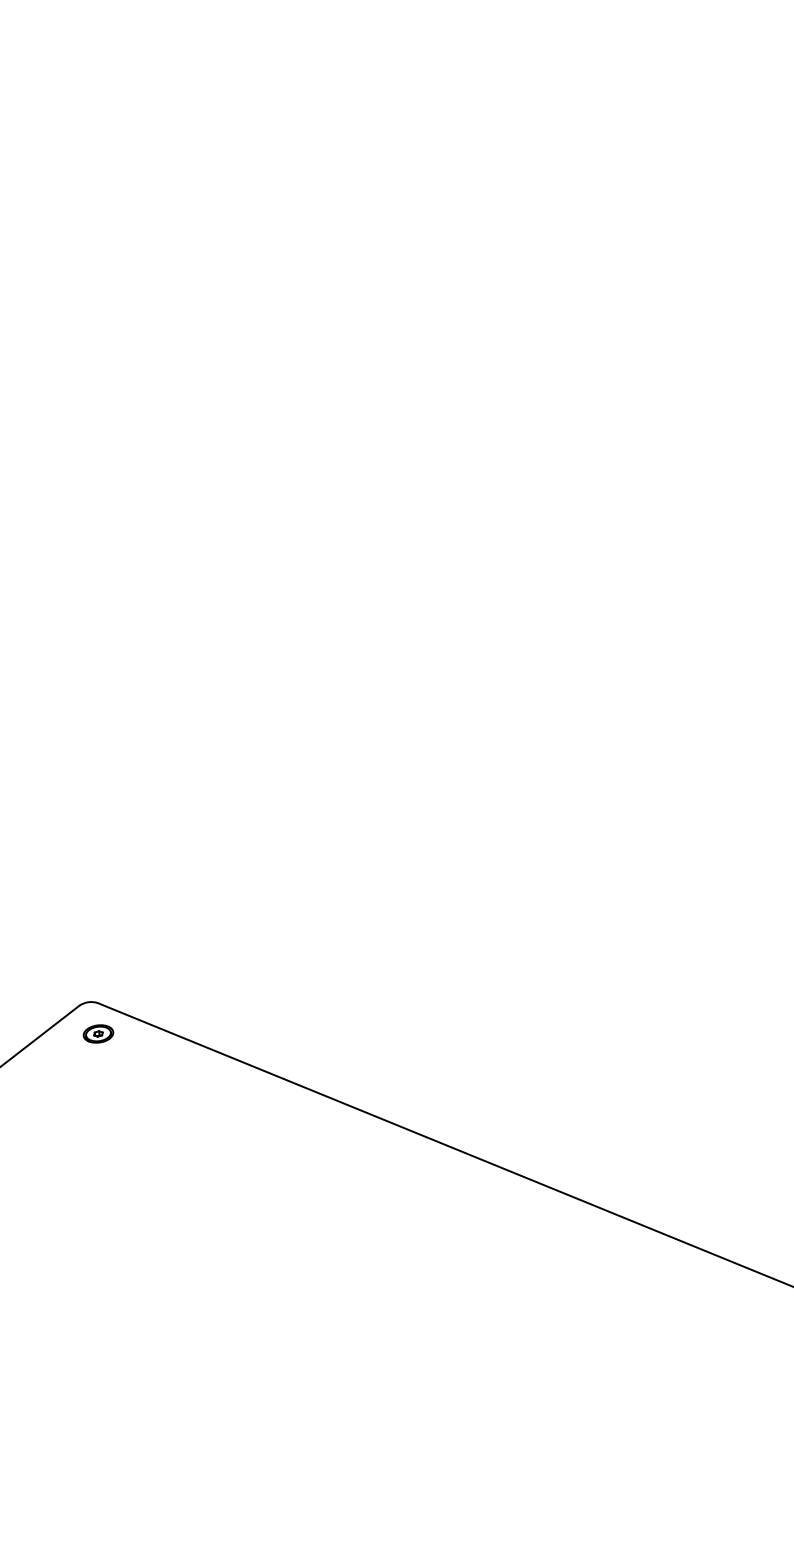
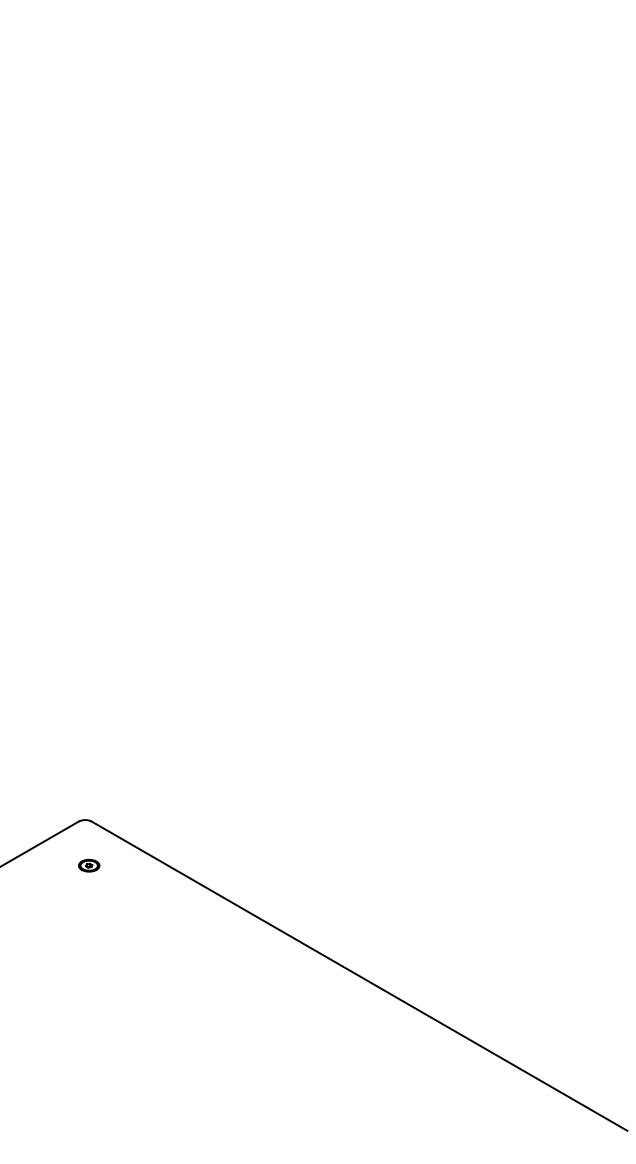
part: (98, 1033) -> (89, 865), moved

